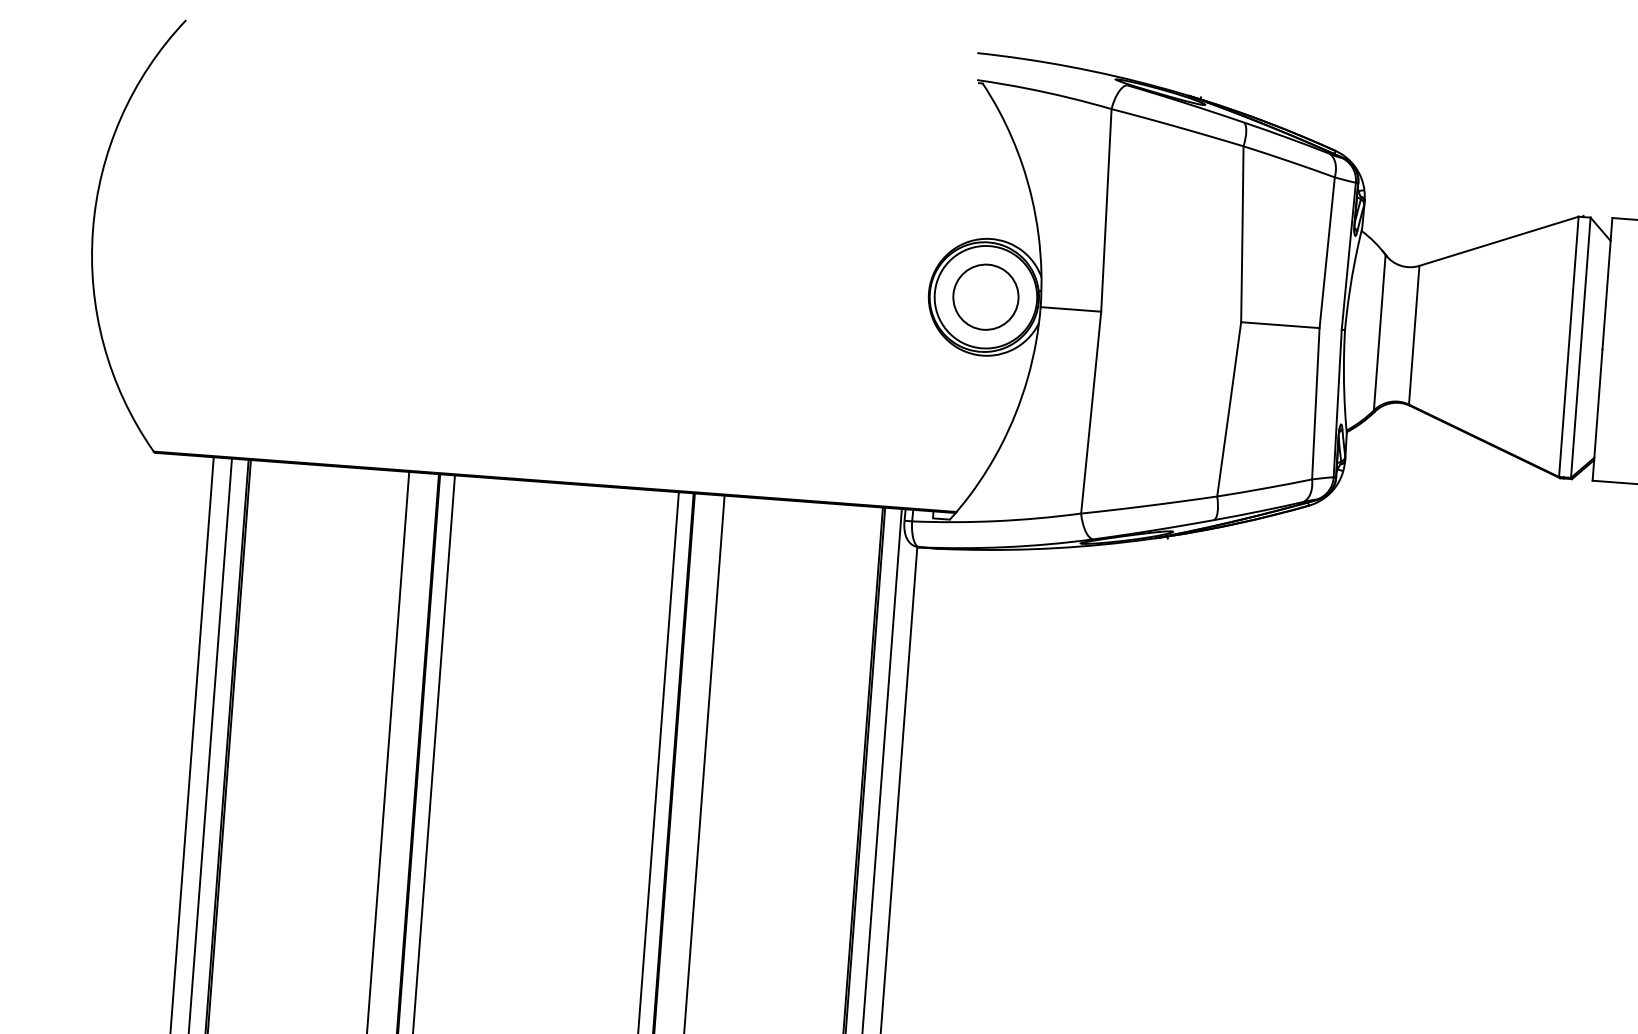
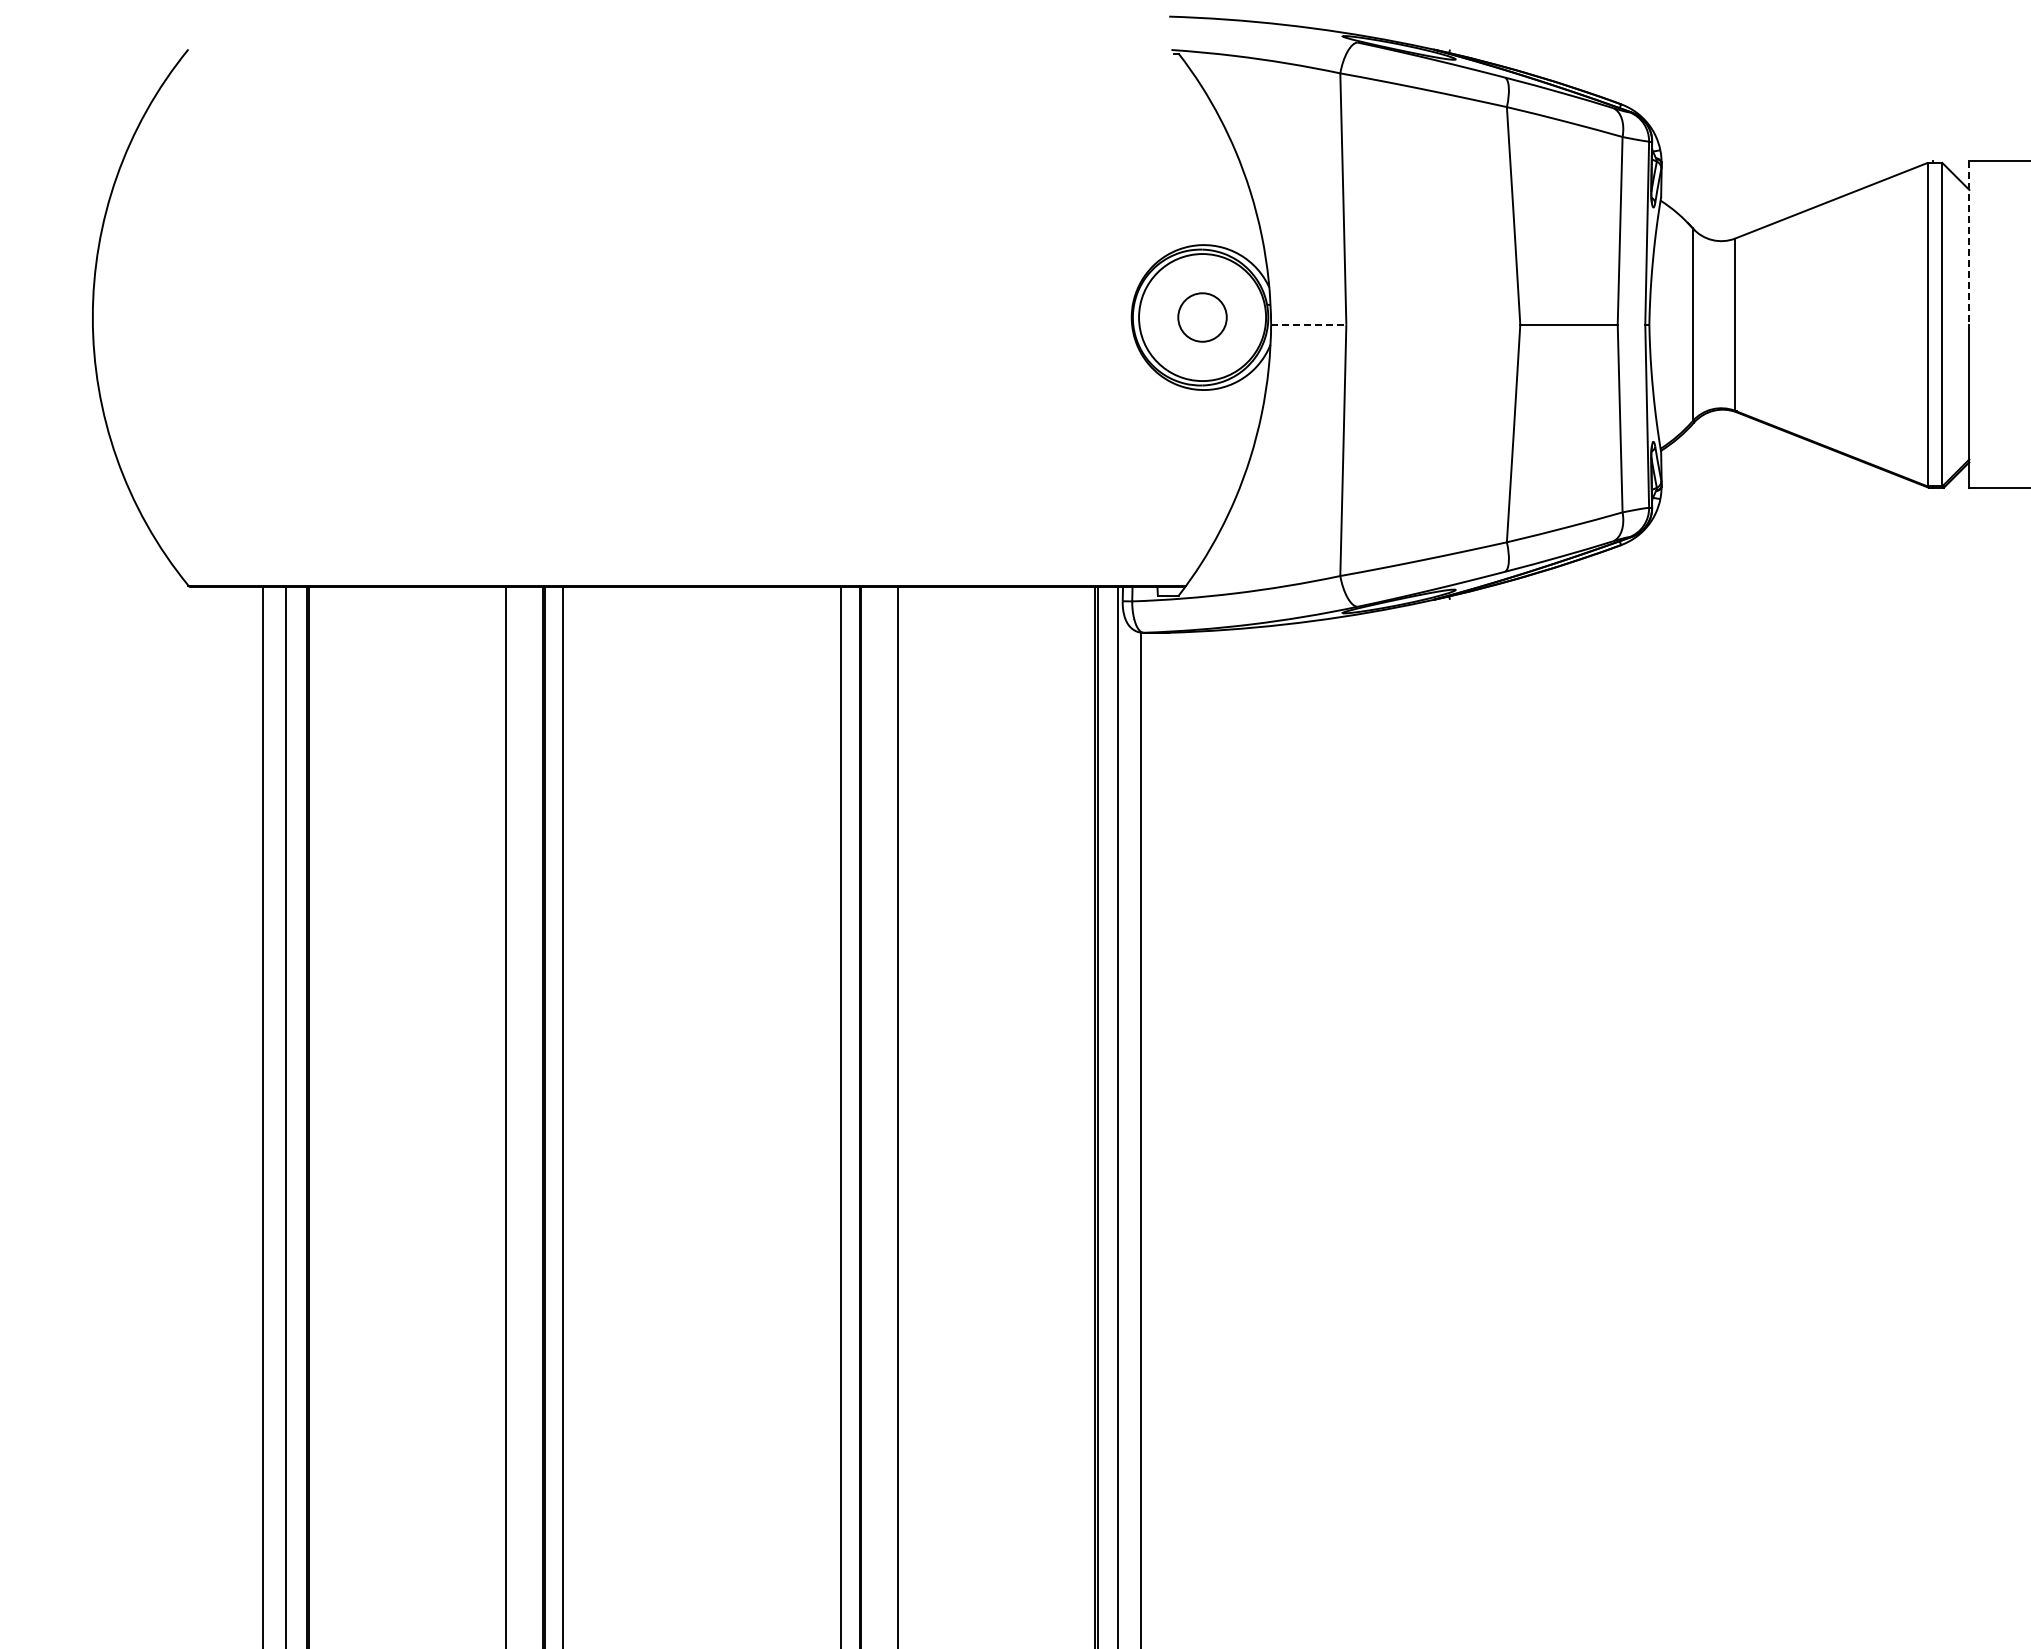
line: (1607, 284) -> (1969, 243), solid -> dashed
circle: (985, 297) -> (1202, 317), size x0.6
line: (1070, 309) -> (1308, 324), solid -> dashed

